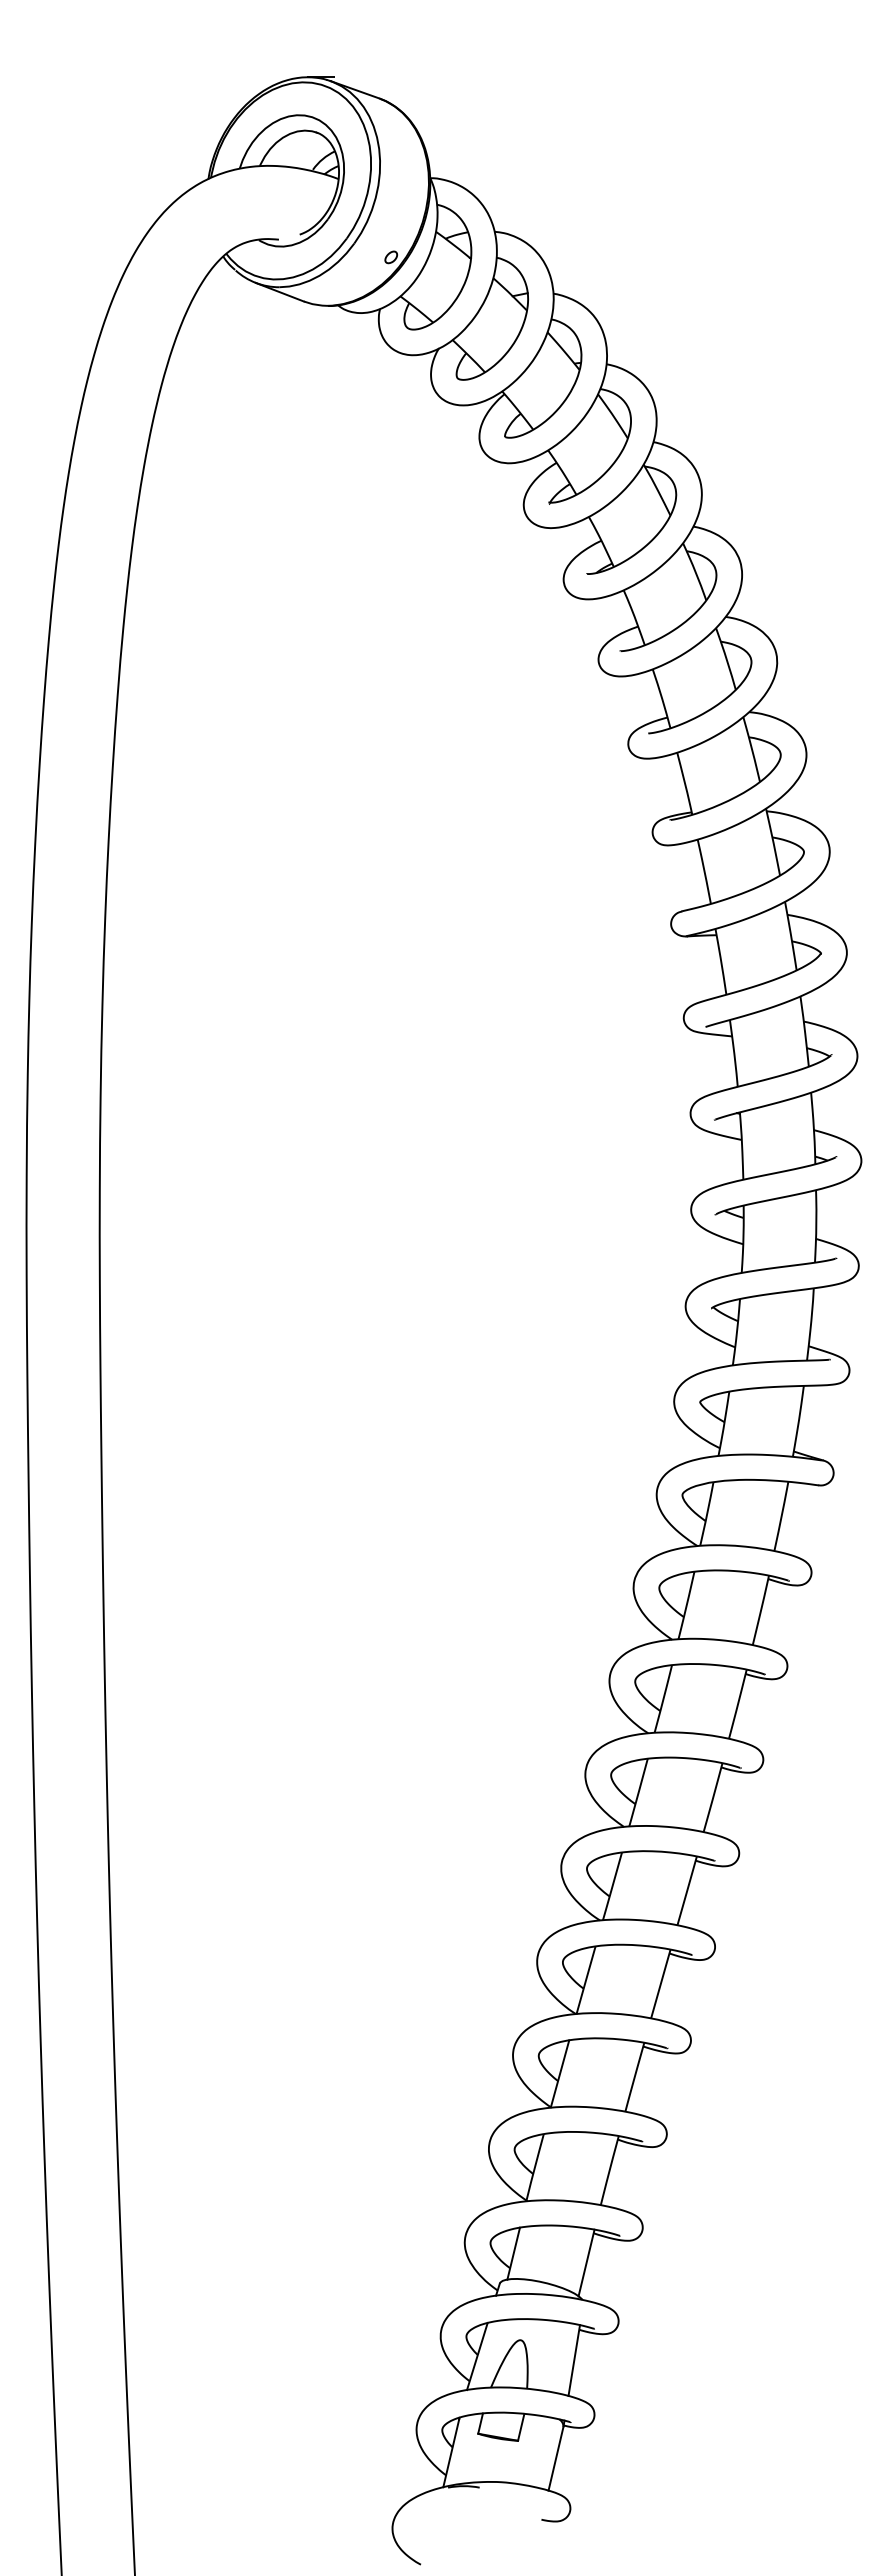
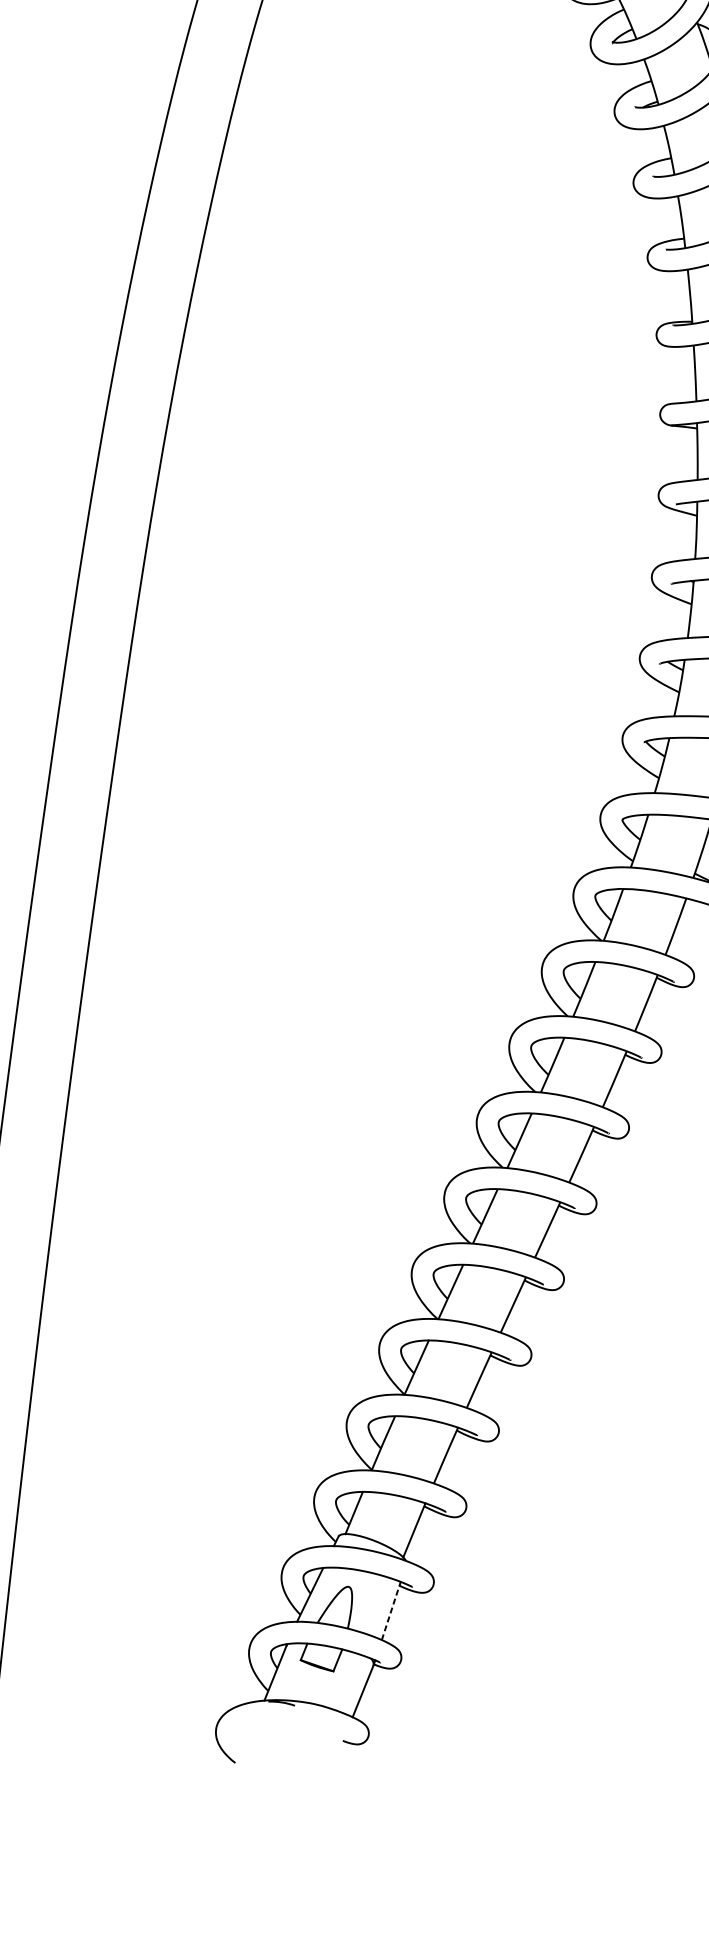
line: (574, 2360) -> (391, 1610), solid -> dashed

